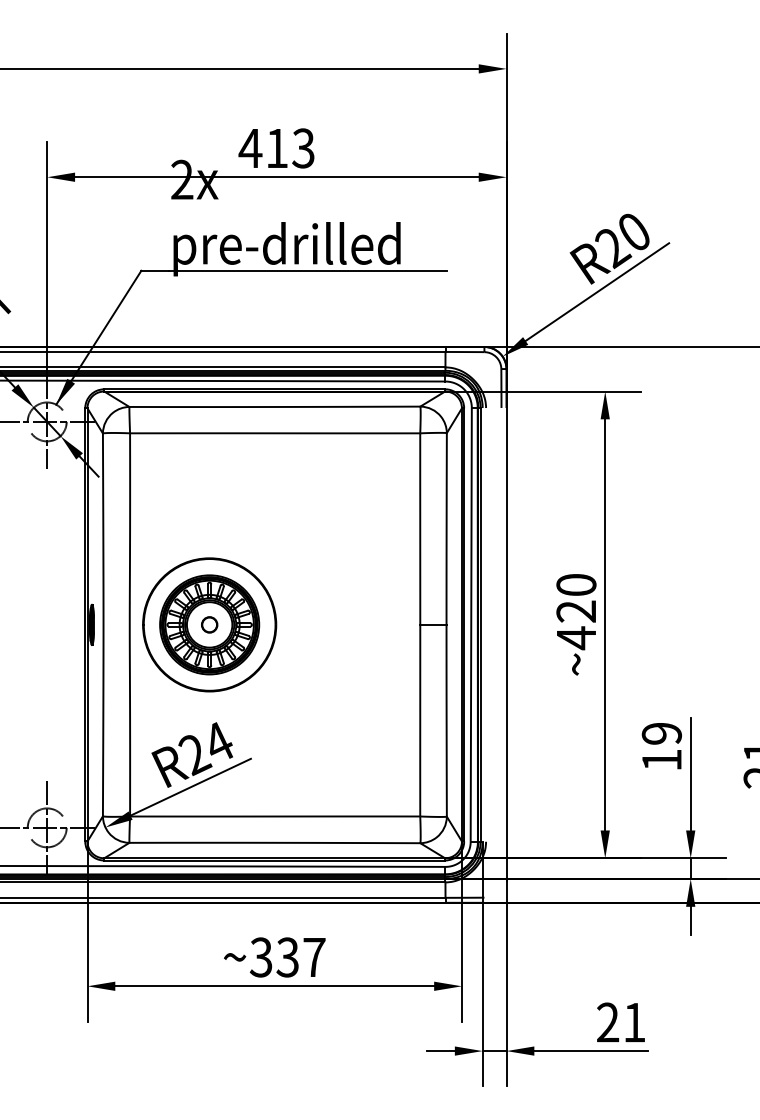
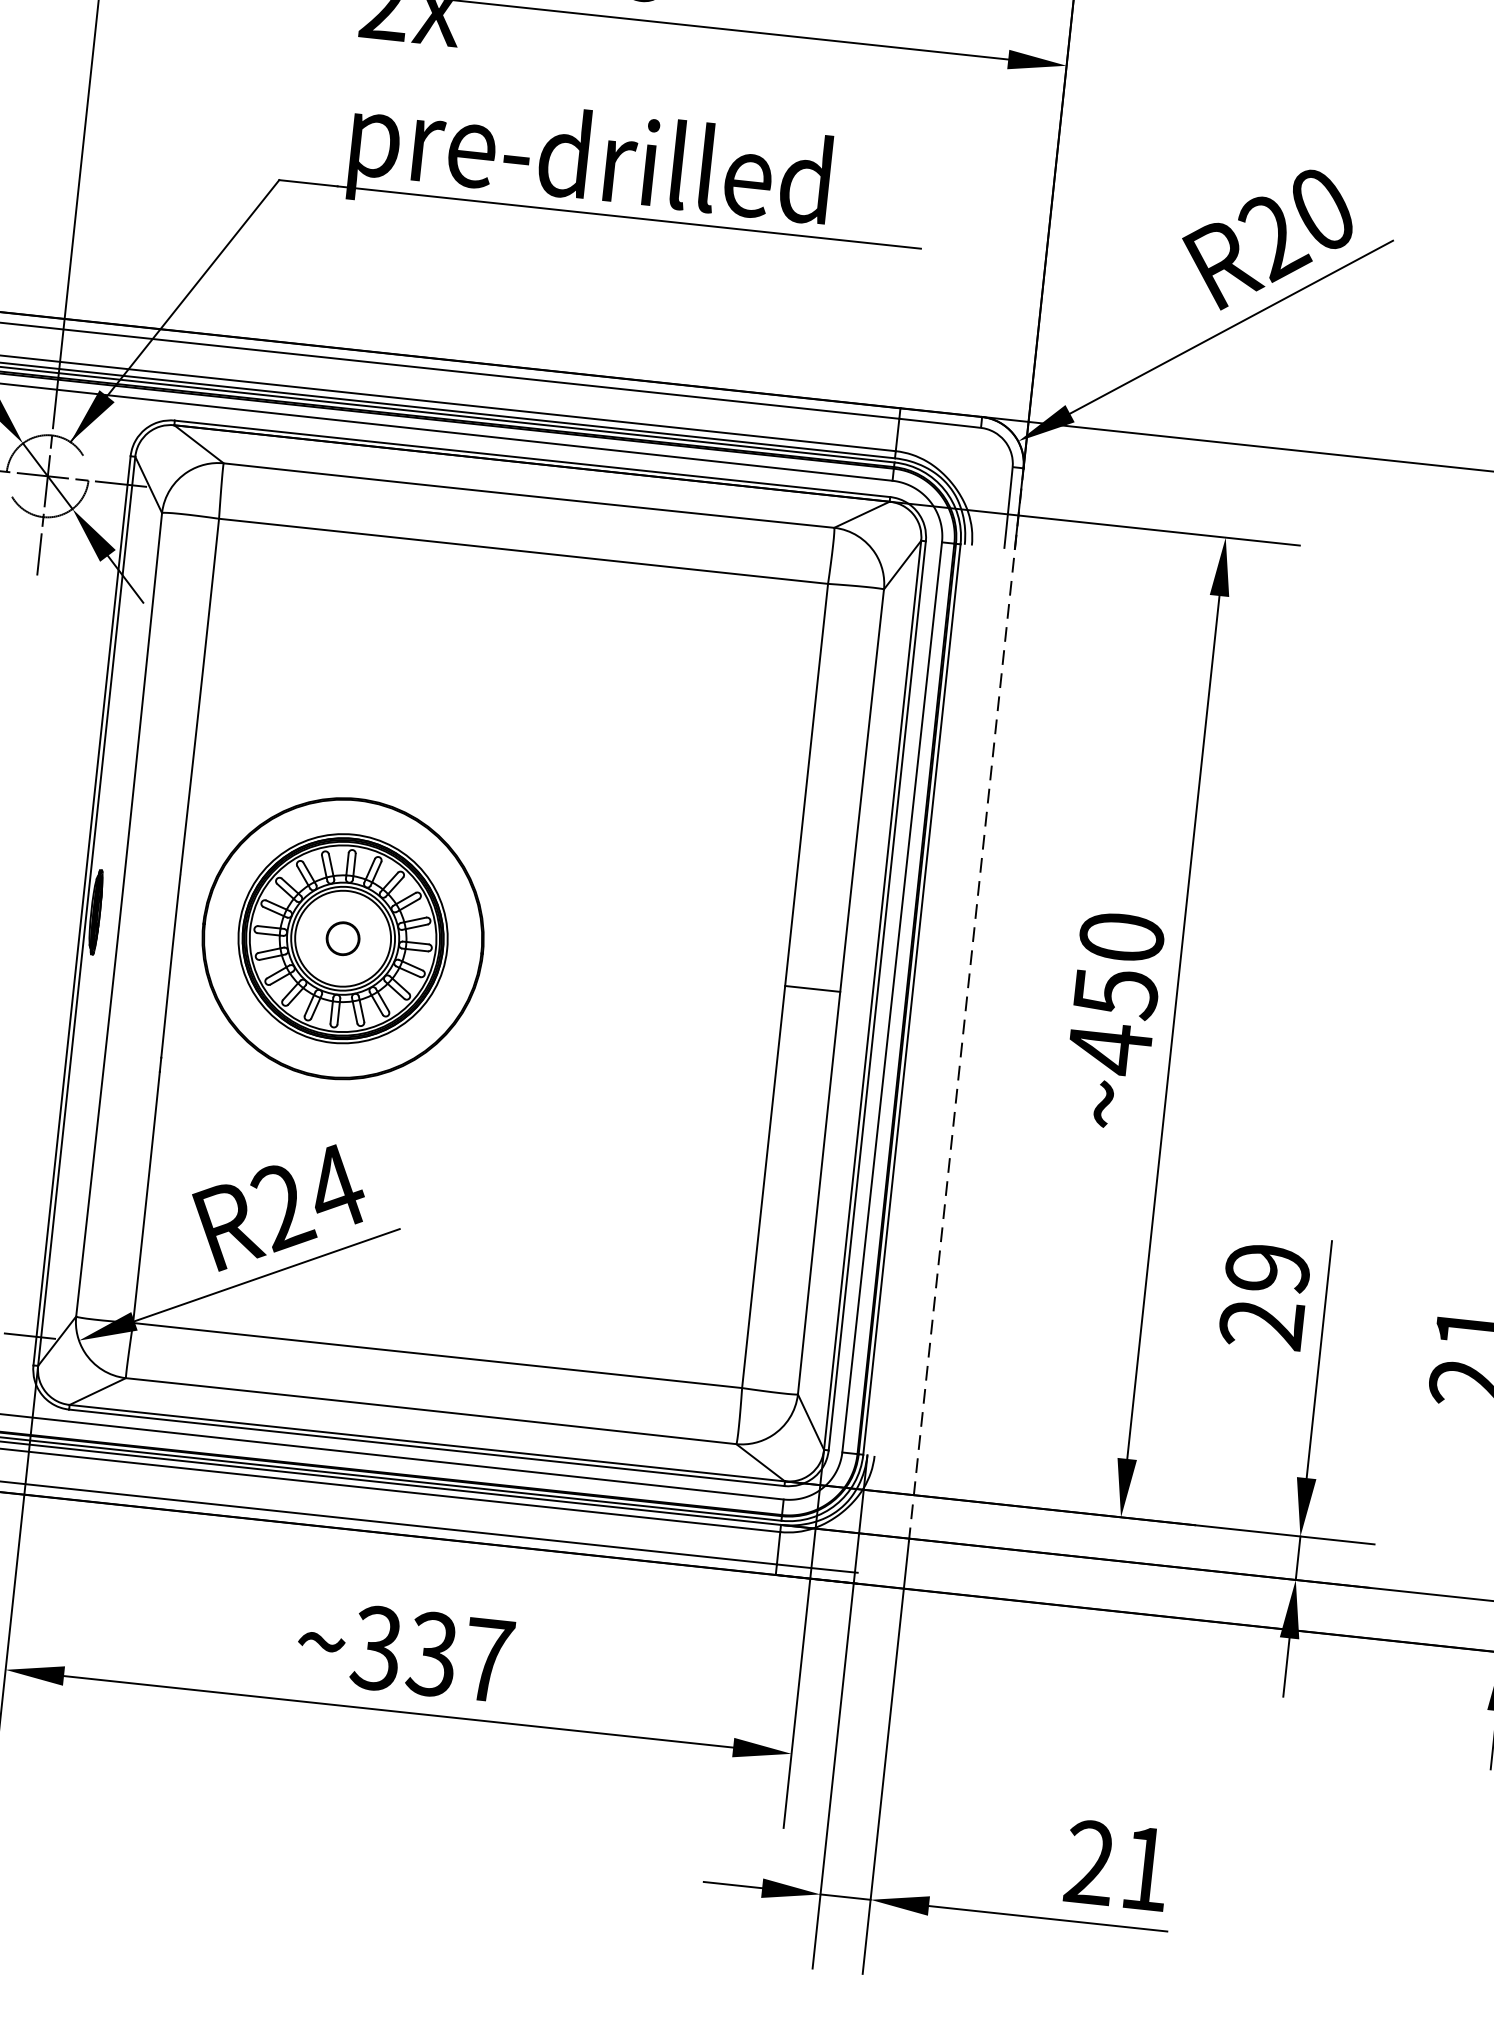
text: (576, 611) -> (1116, 992), ~420 -> ~450
line: (506, 624) -> (966, 1004), solid -> dashed
text: (661, 760) -> (1261, 1324), 19 -> 29

